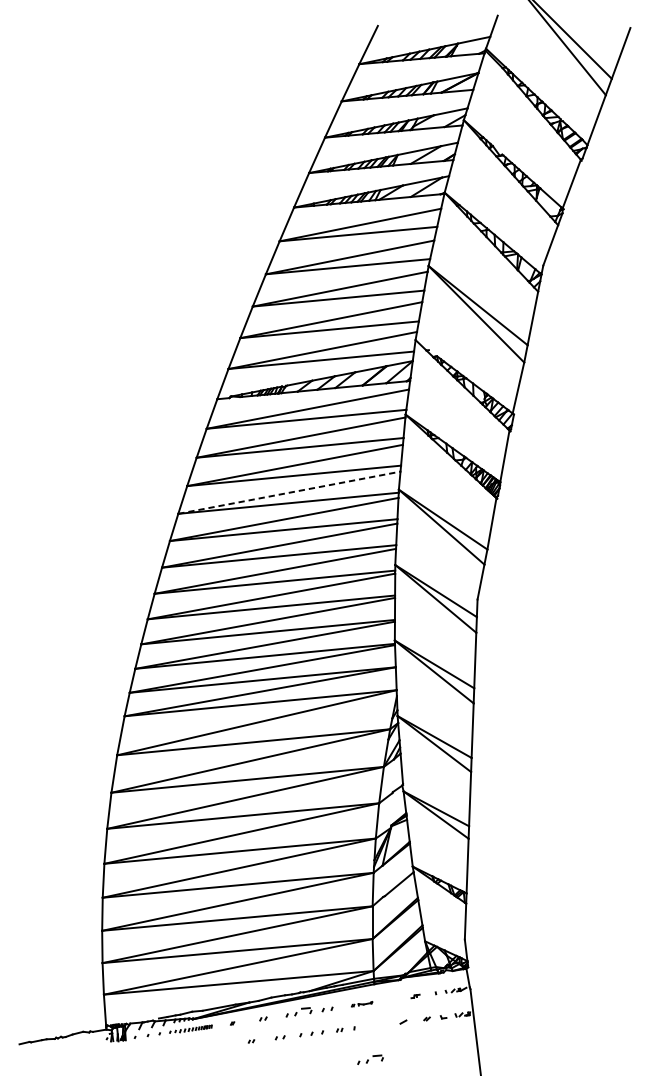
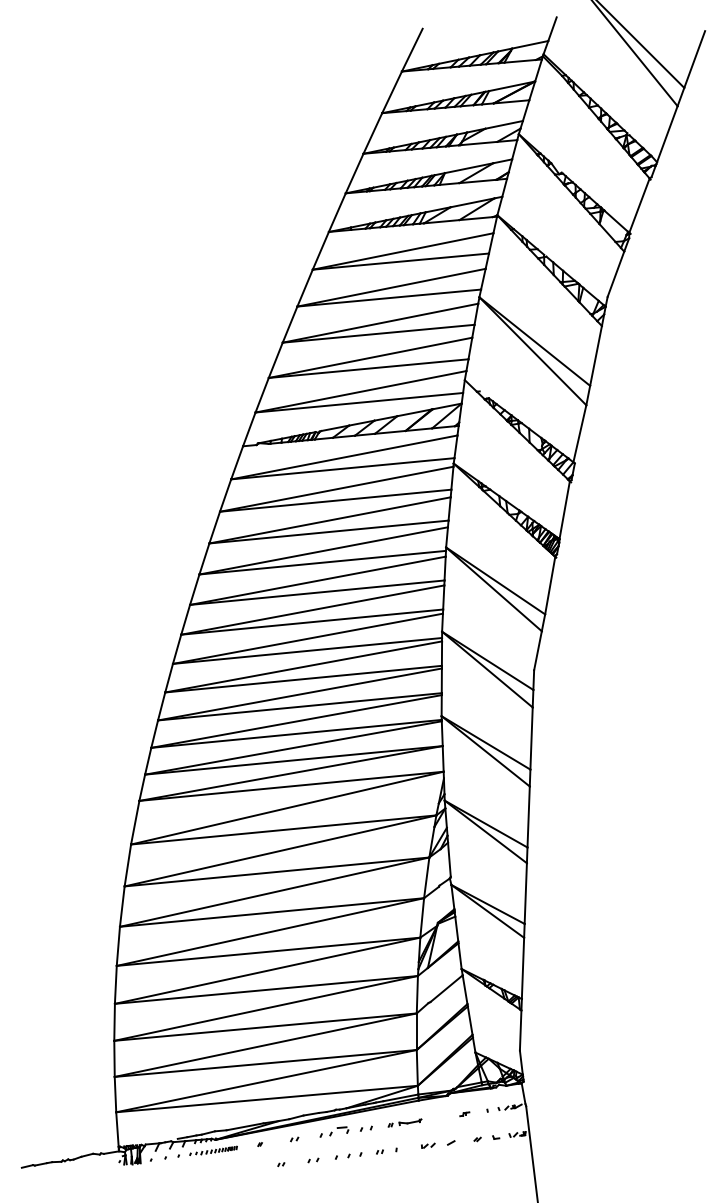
line: (290, 492) -> (324, 550), dashed -> solid
part: (361, 1003) -> (404, 1122), size x1.43
part: (383, 1024) -> (428, 1145), added
part: (370, 1059) -> (414, 1184), removed

